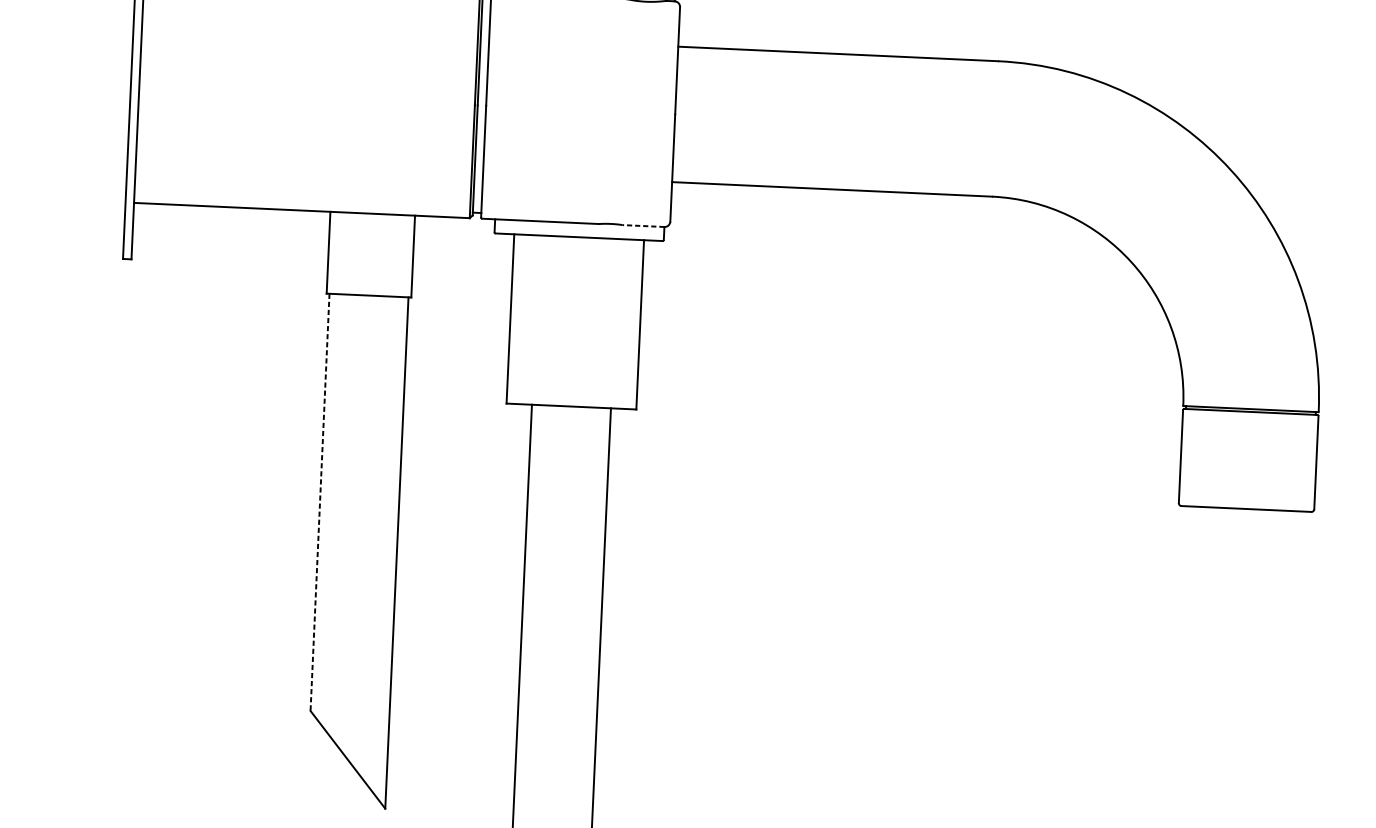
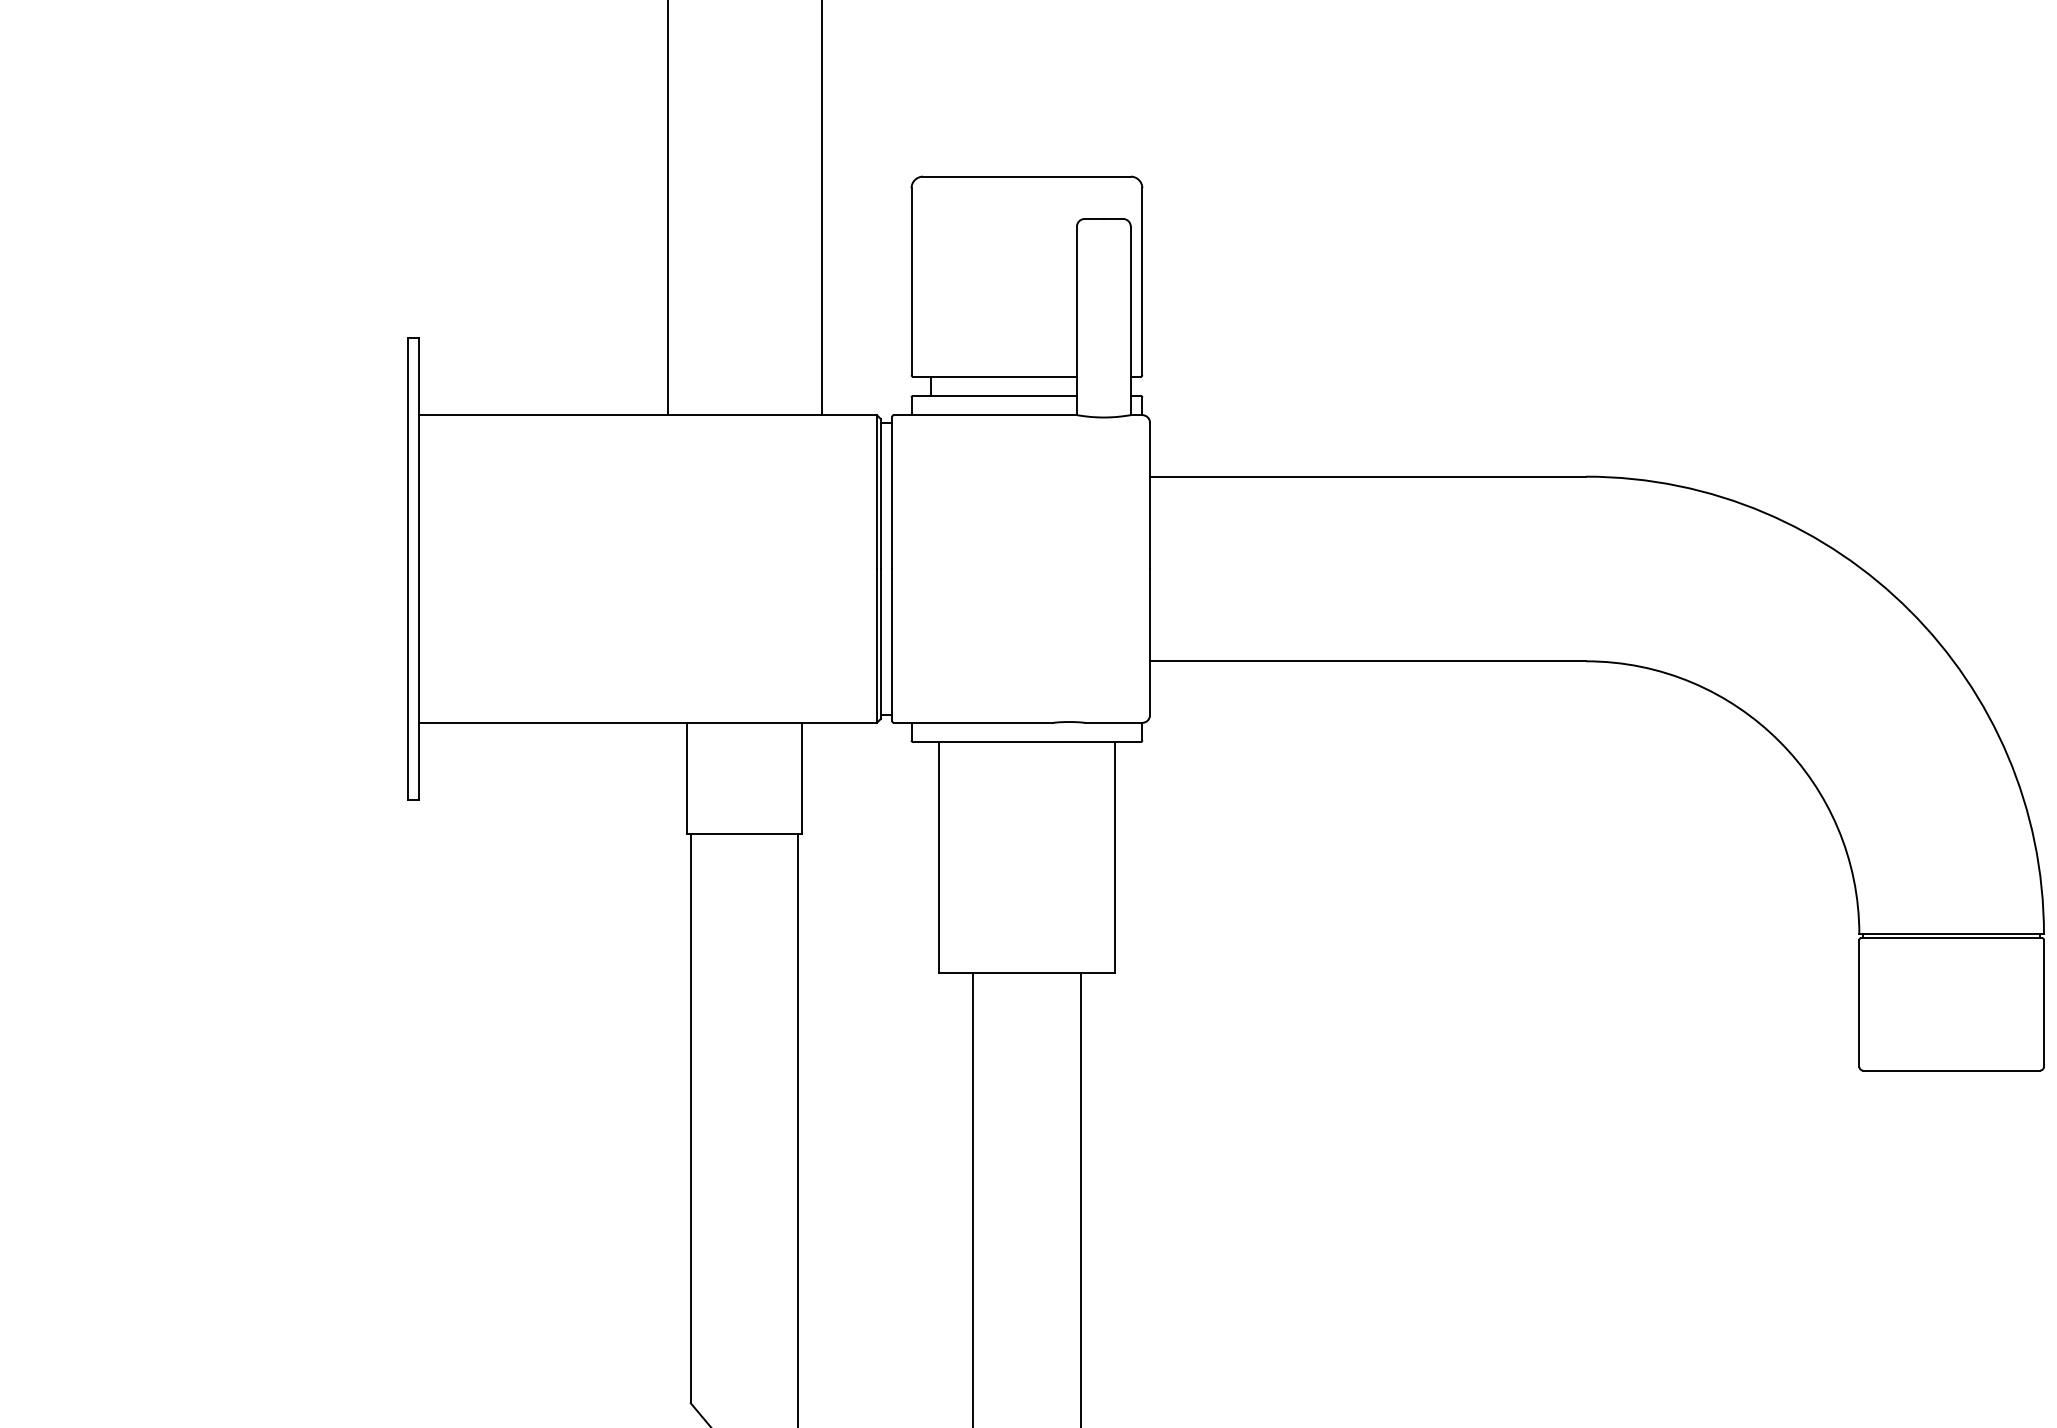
line: (643, 225) -> (1113, 722), dashed -> solid
line: (319, 502) -> (690, 1119), dashed -> solid

